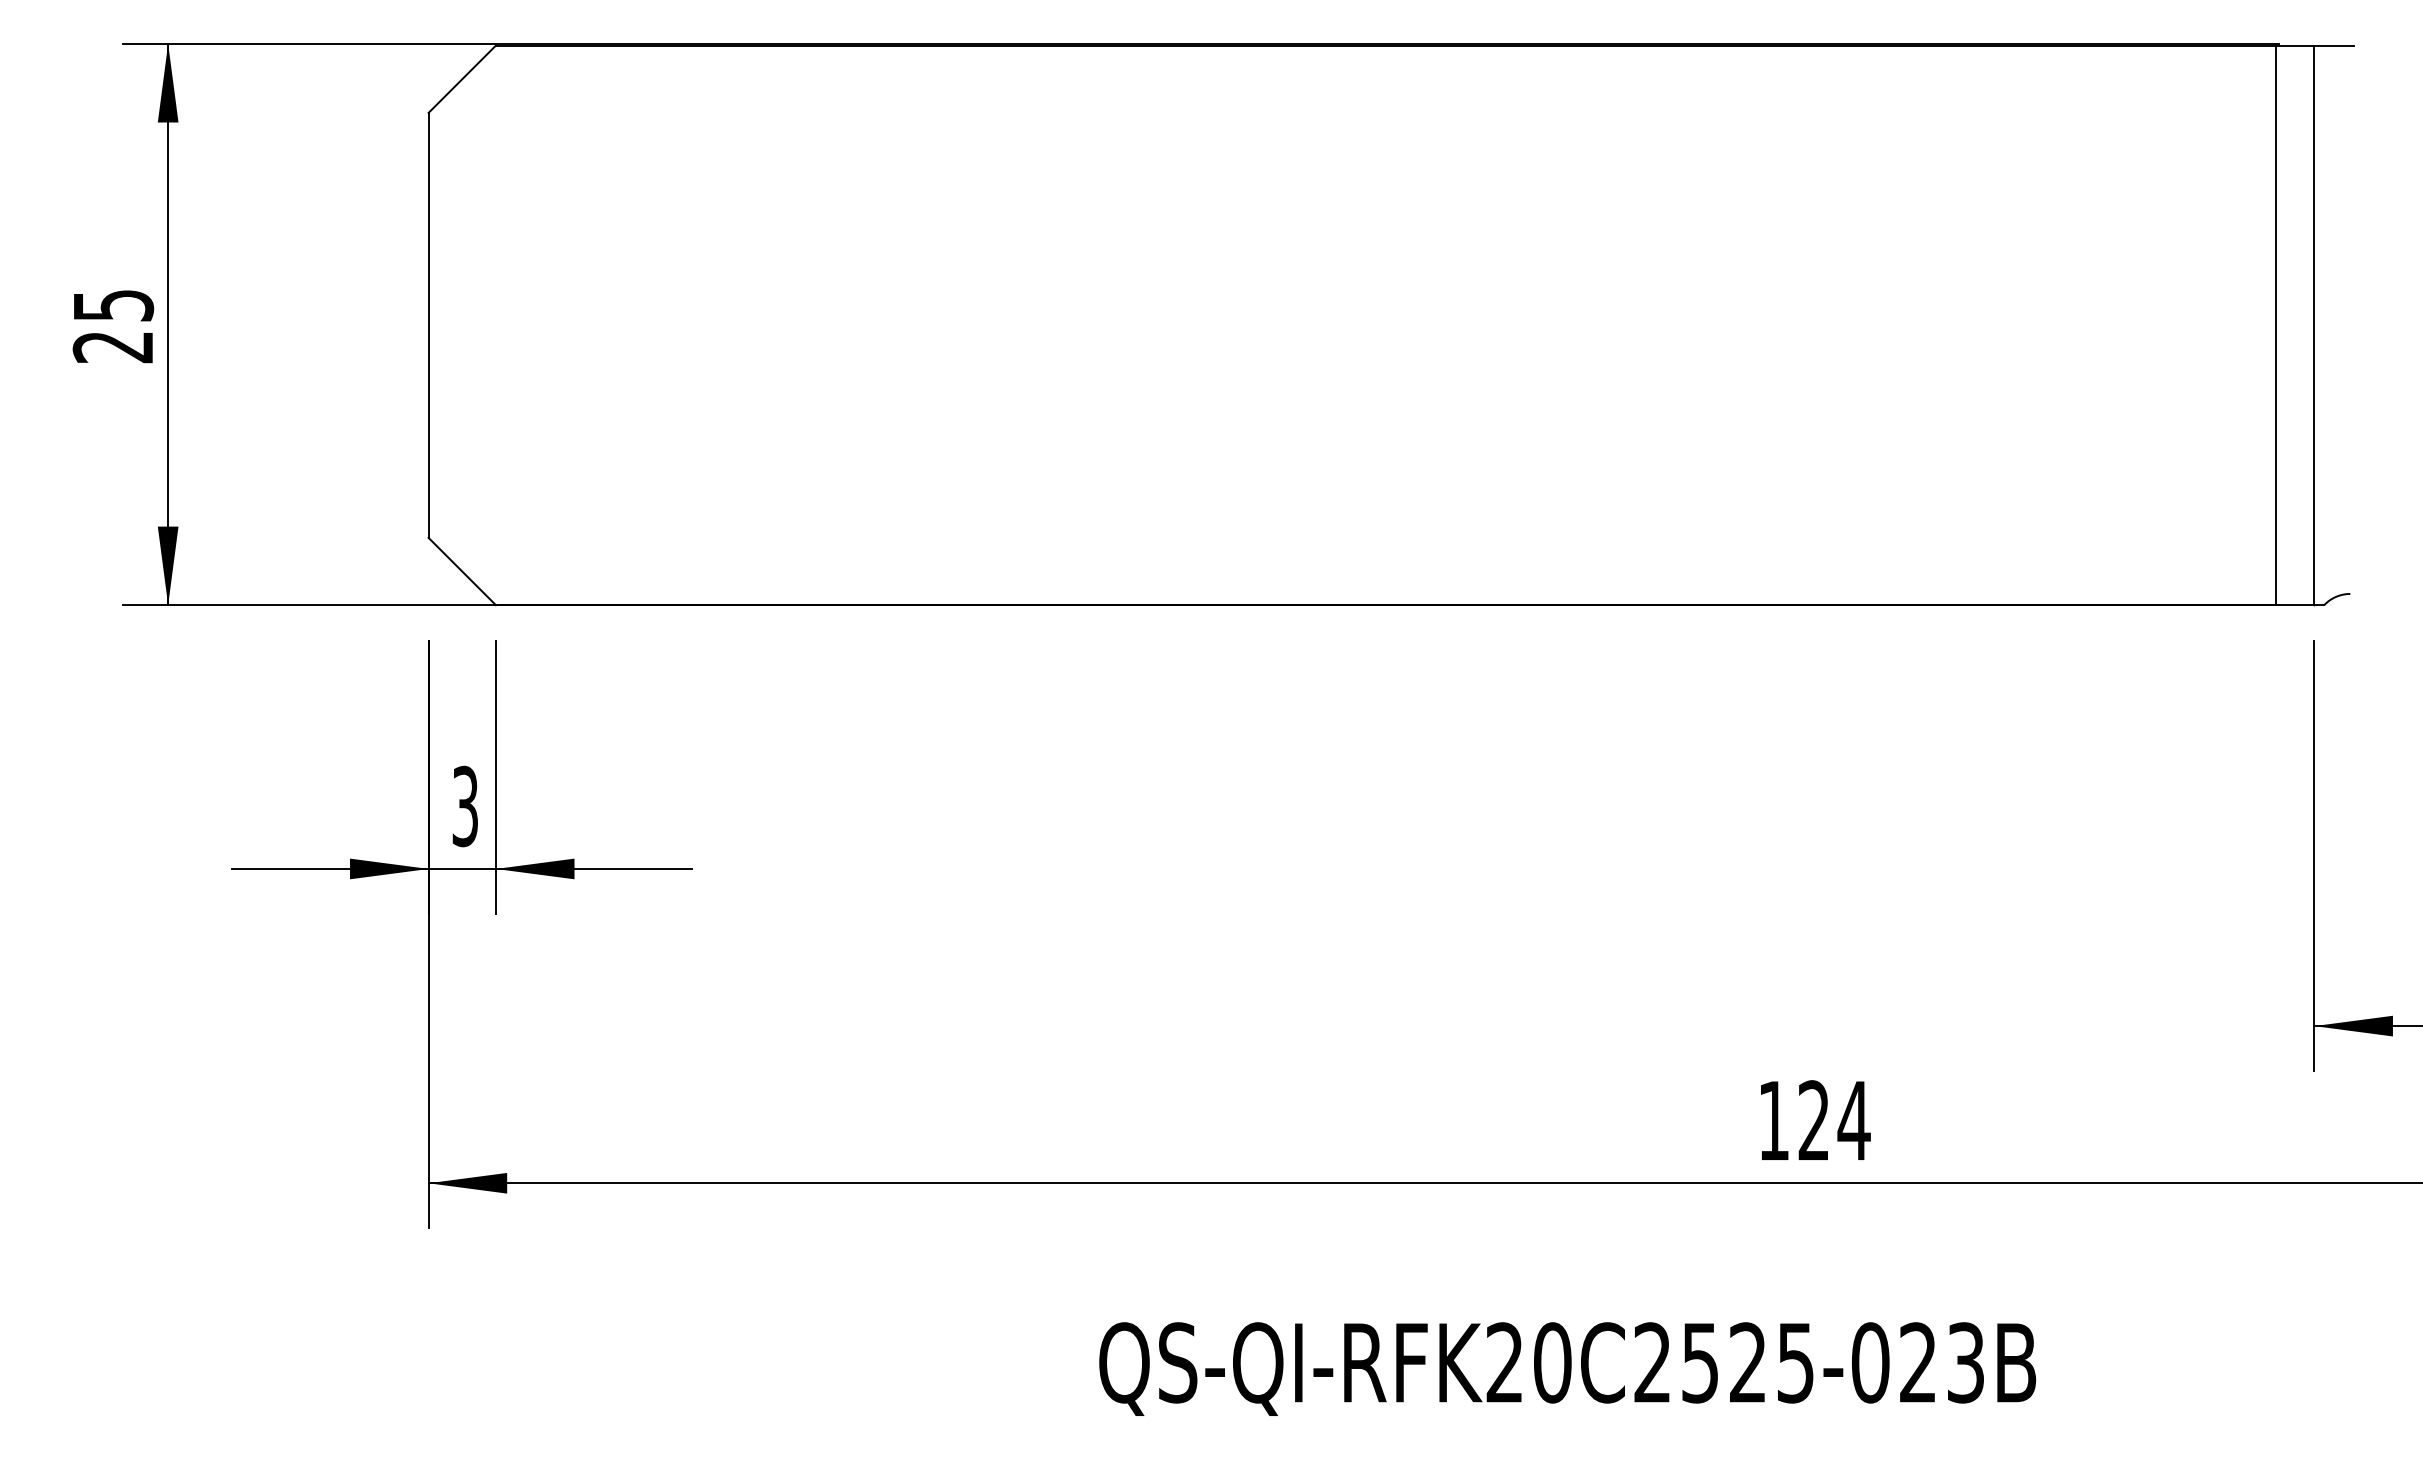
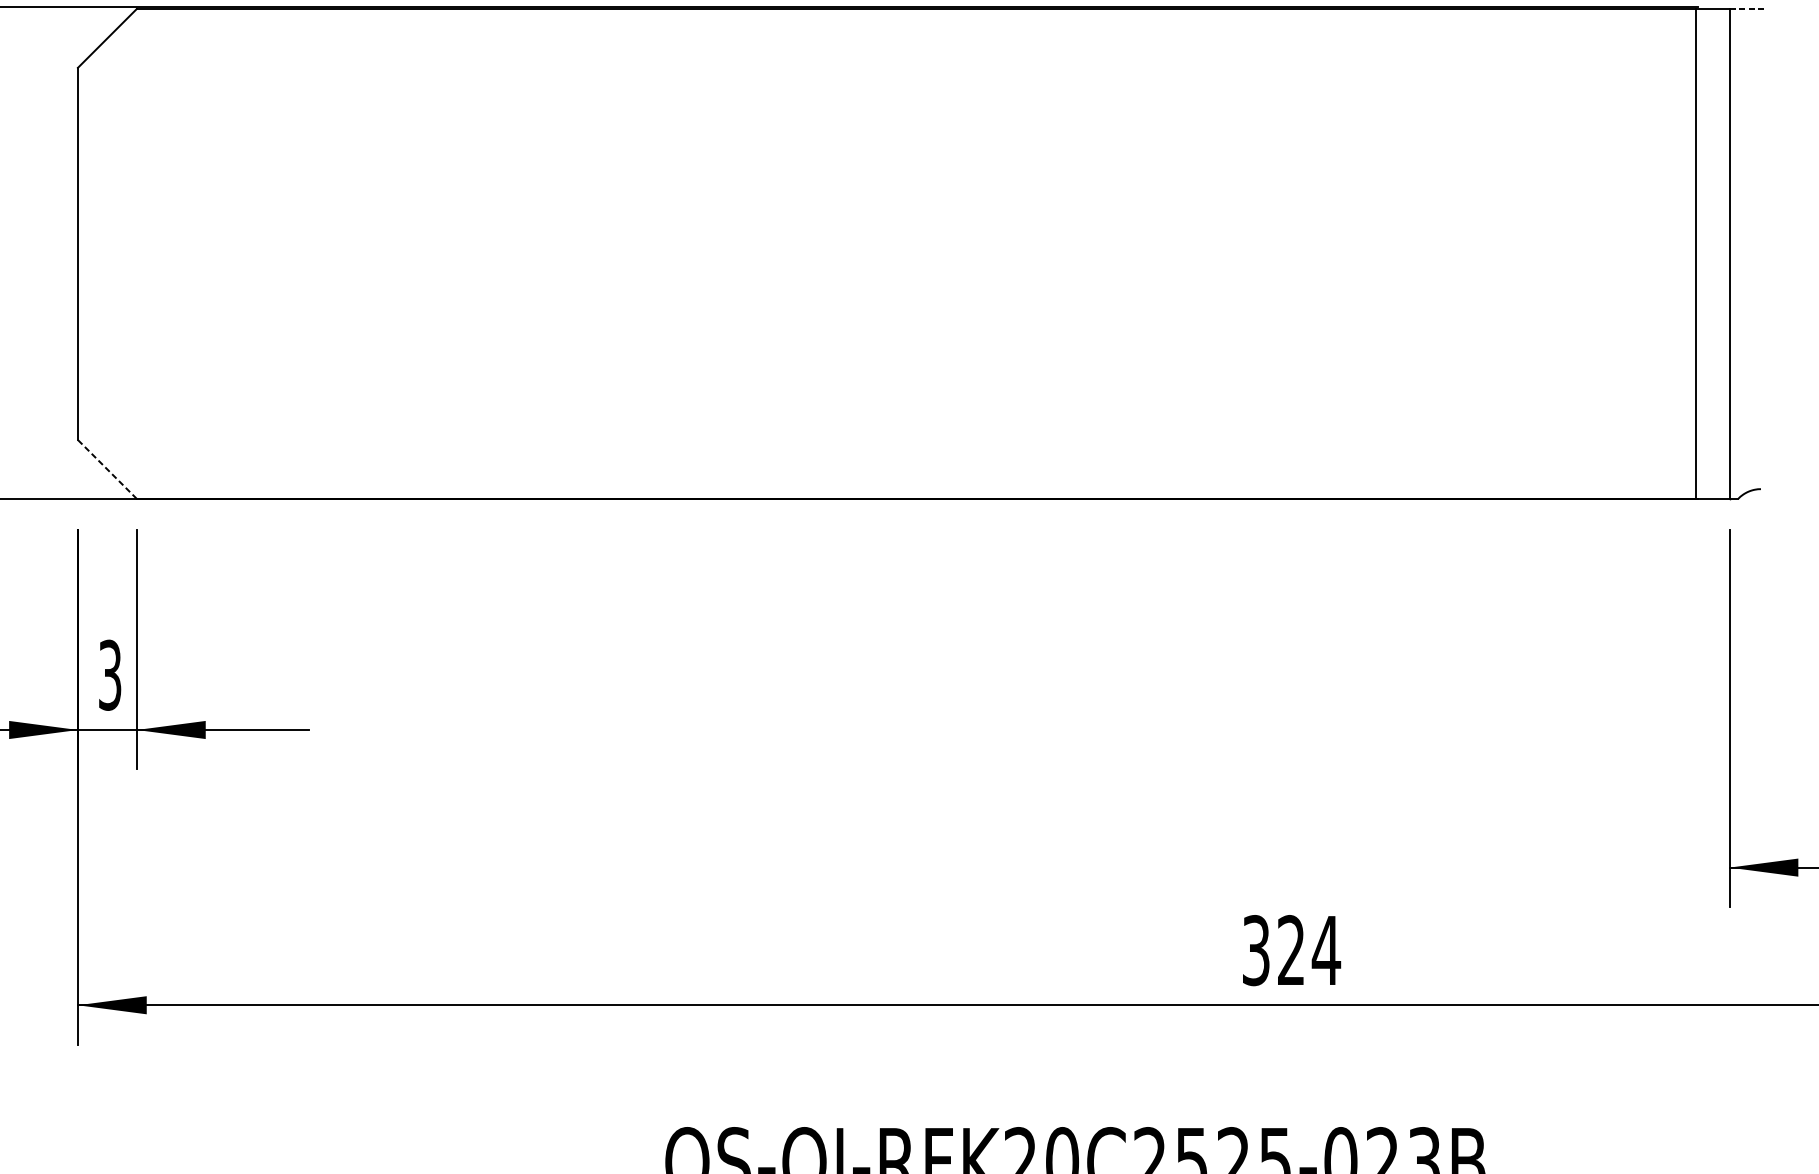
line: (2334, 45) -> (1747, 8), solid -> dashed
line: (462, 571) -> (107, 469), solid -> dashed
text: (1773, 1120) -> (1255, 950), 124 -> 324

